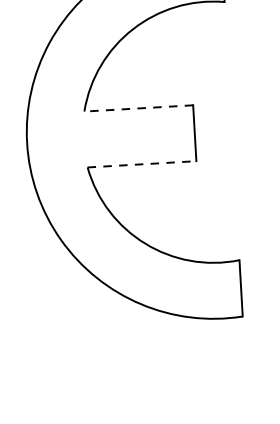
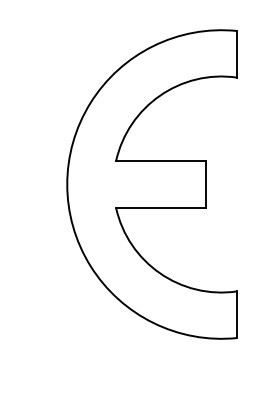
line: (138, 108) -> (160, 161), dashed -> solid
line: (142, 164) -> (161, 207), dashed -> solid

